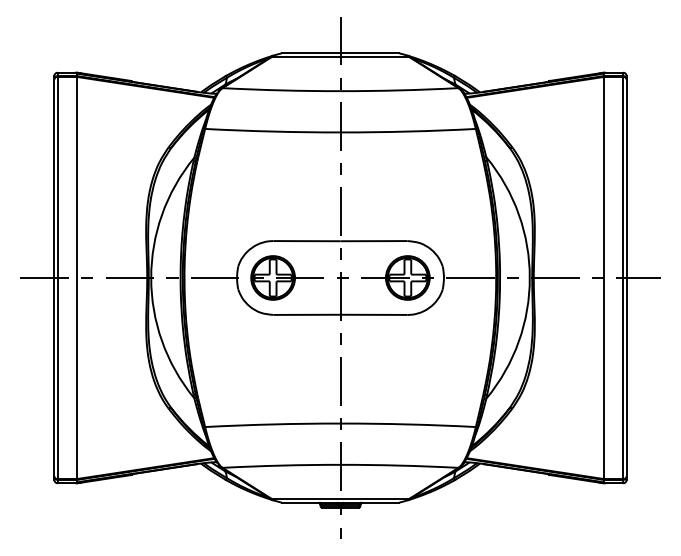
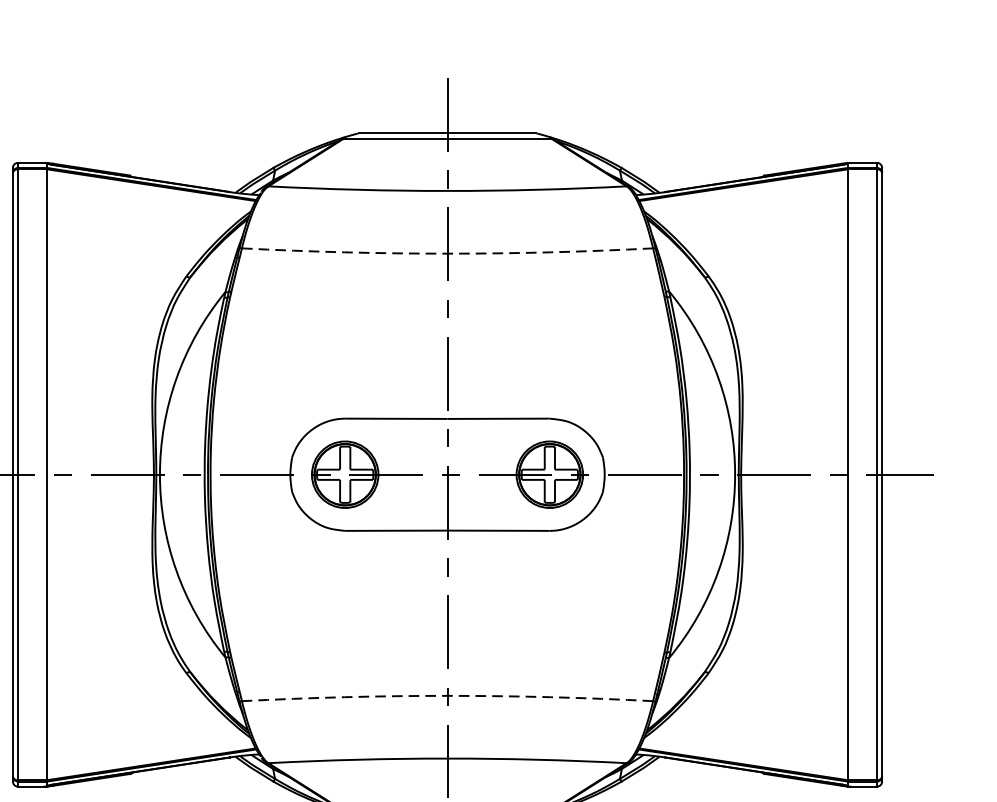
arc: (340, 132) -> (447, 253), solid -> dashed
arc: (340, 423) -> (447, 695), solid -> dashed

